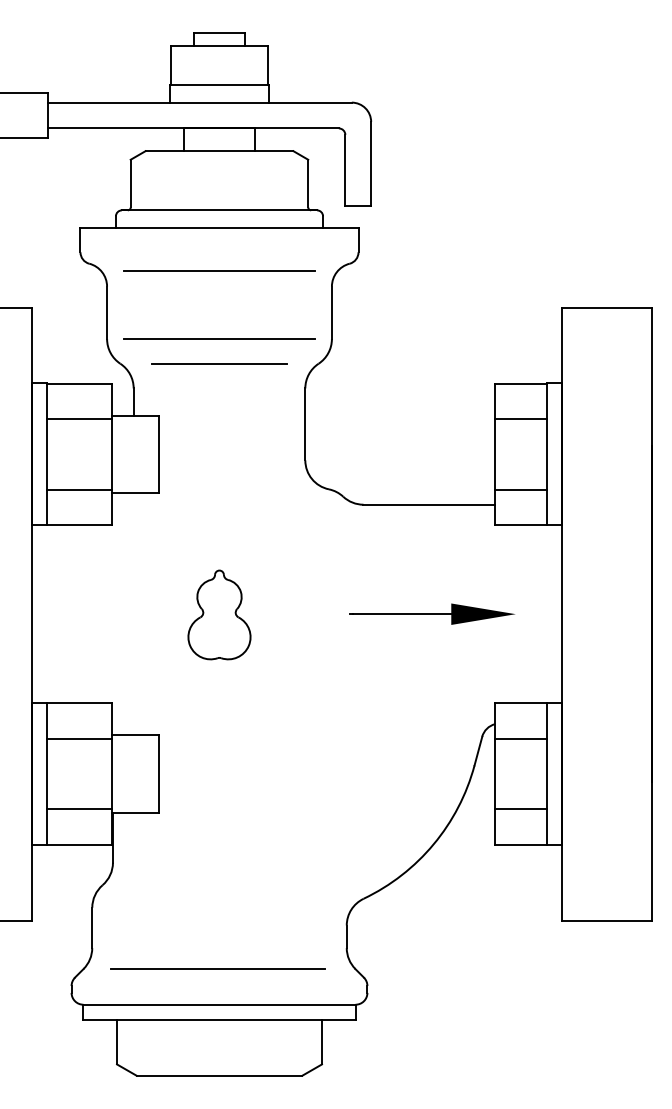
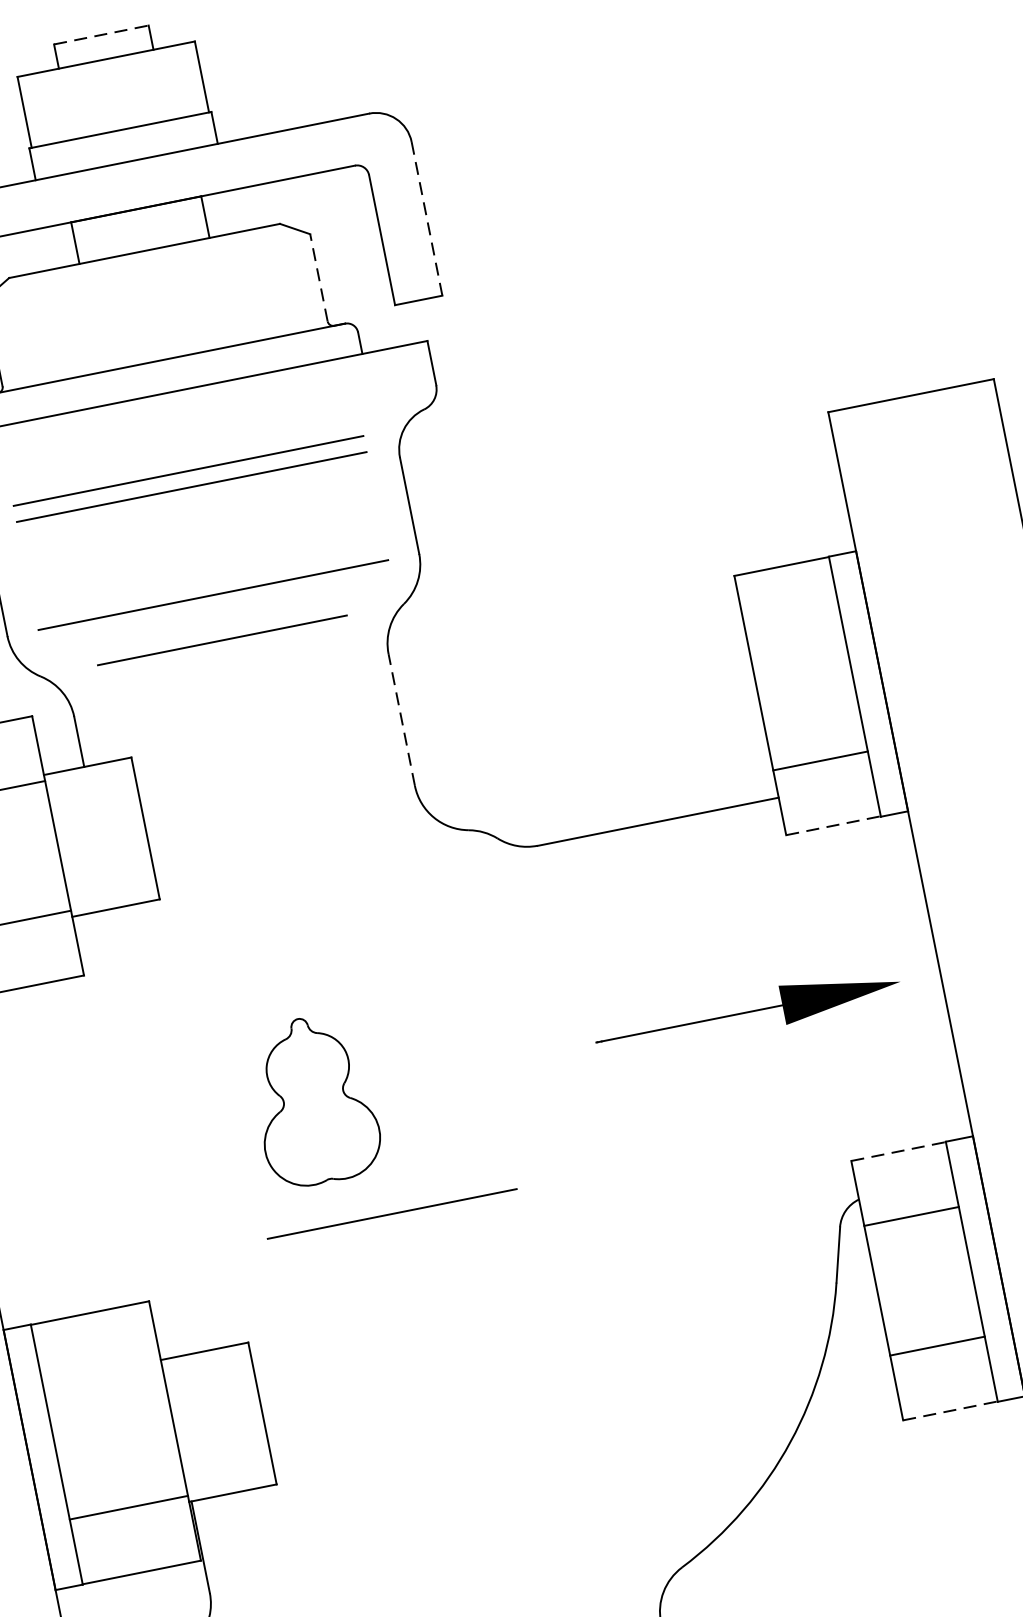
line: (219, 33) -> (101, 35), solid -> dashed
line: (371, 163) -> (427, 217), solid -> dashed
line: (308, 183) -> (319, 277), solid -> dashed
line: (219, 279) -> (191, 485), added
line: (520, 419) -> (794, 632), removed
line: (305, 424) -> (402, 720), solid -> dashed
line: (520, 525) -> (832, 826), solid -> dashed
part: (431, 613) -> (745, 1011), moved
line: (248, 682) -> (392, 1213), added
line: (520, 703) -> (897, 1152), solid -> dashed
line: (79, 738) -> (103, 1377), removed
line: (520, 844) -> (949, 1410), solid -> dashed

